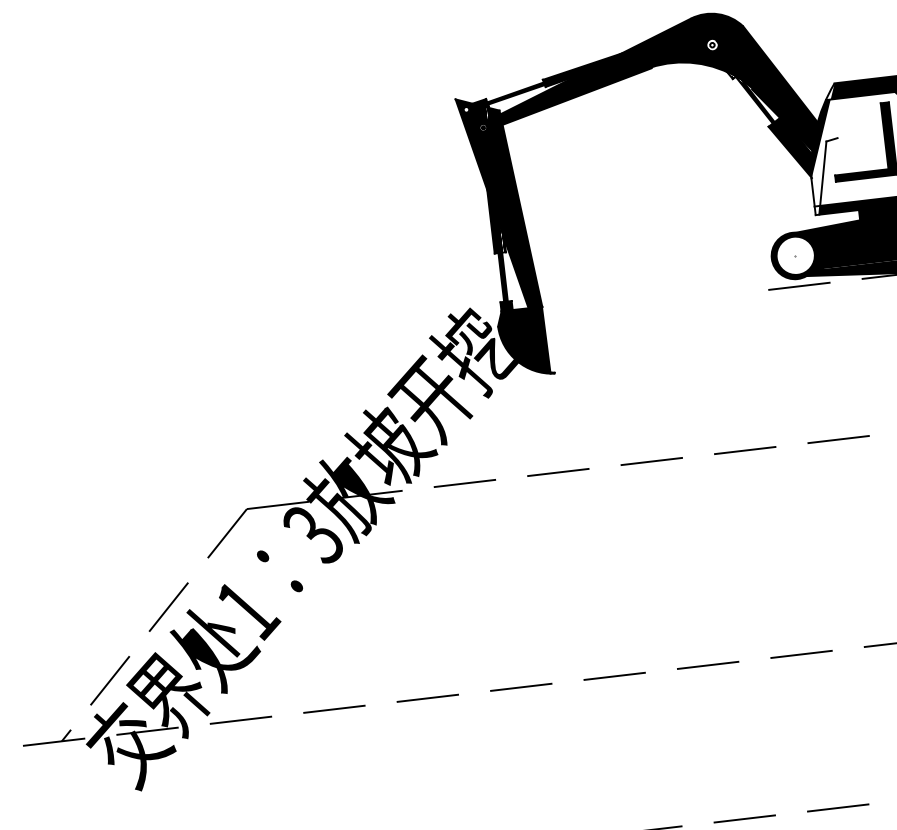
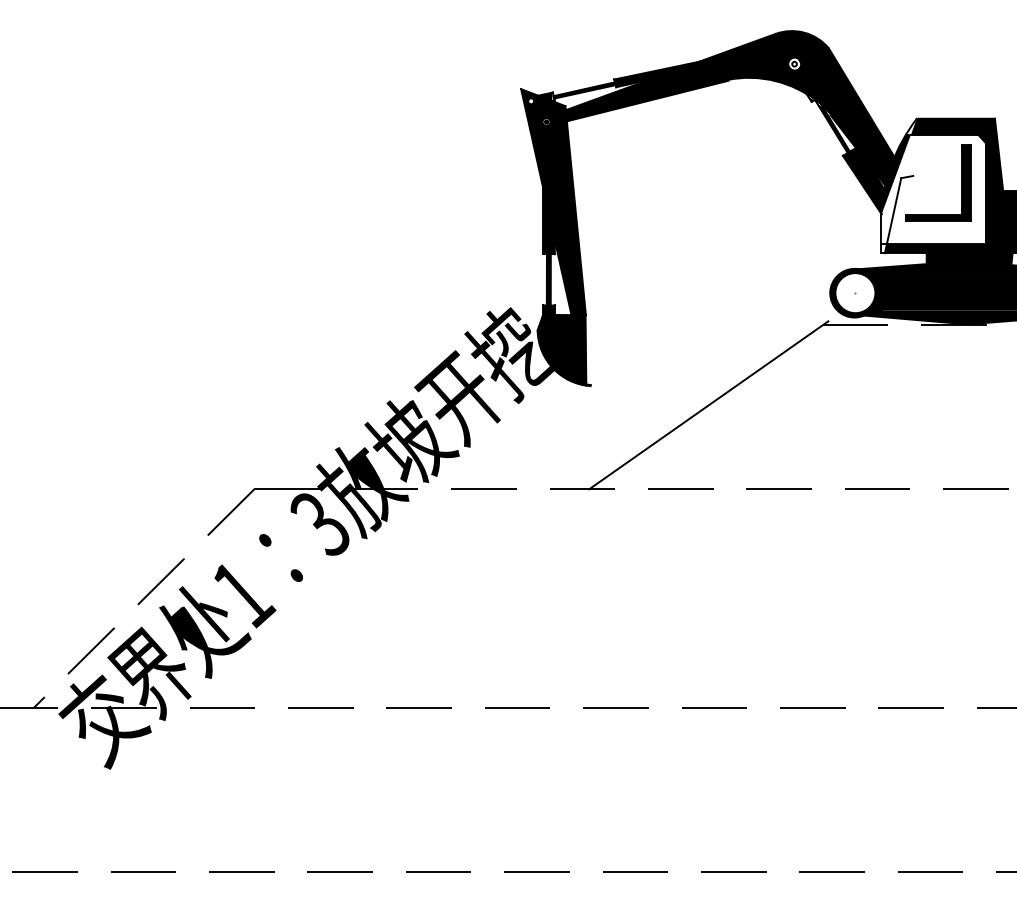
line: (668, 378) -> (708, 405), added

